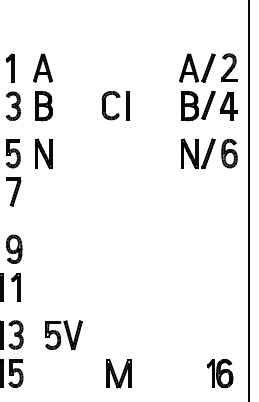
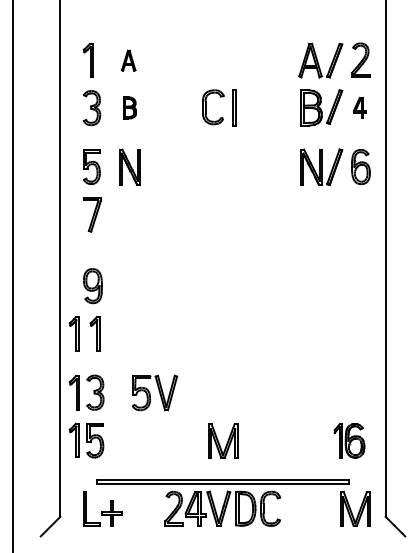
part: (42, 68) -> (128, 60), size x0.6
part: (43, 105) -> (129, 107), size x0.6
part: (228, 105) -> (359, 107), size x0.6

